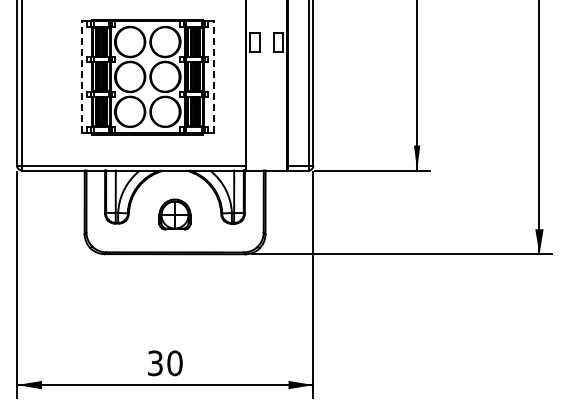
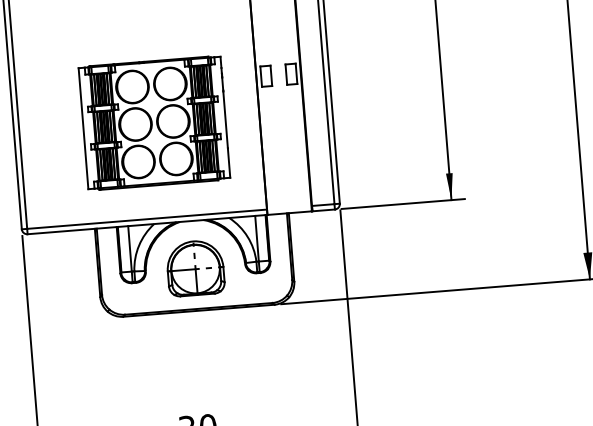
line: (81, 76) -> (83, 128), dashed -> solid
line: (213, 76) -> (224, 116), dashed -> solid
part: (174, 214) -> (194, 268), size x1.67

